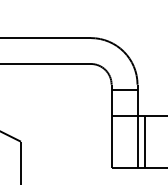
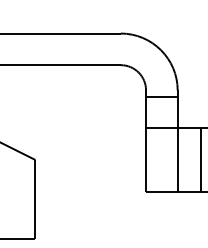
line: (144, 141) -> (201, 159), moved

